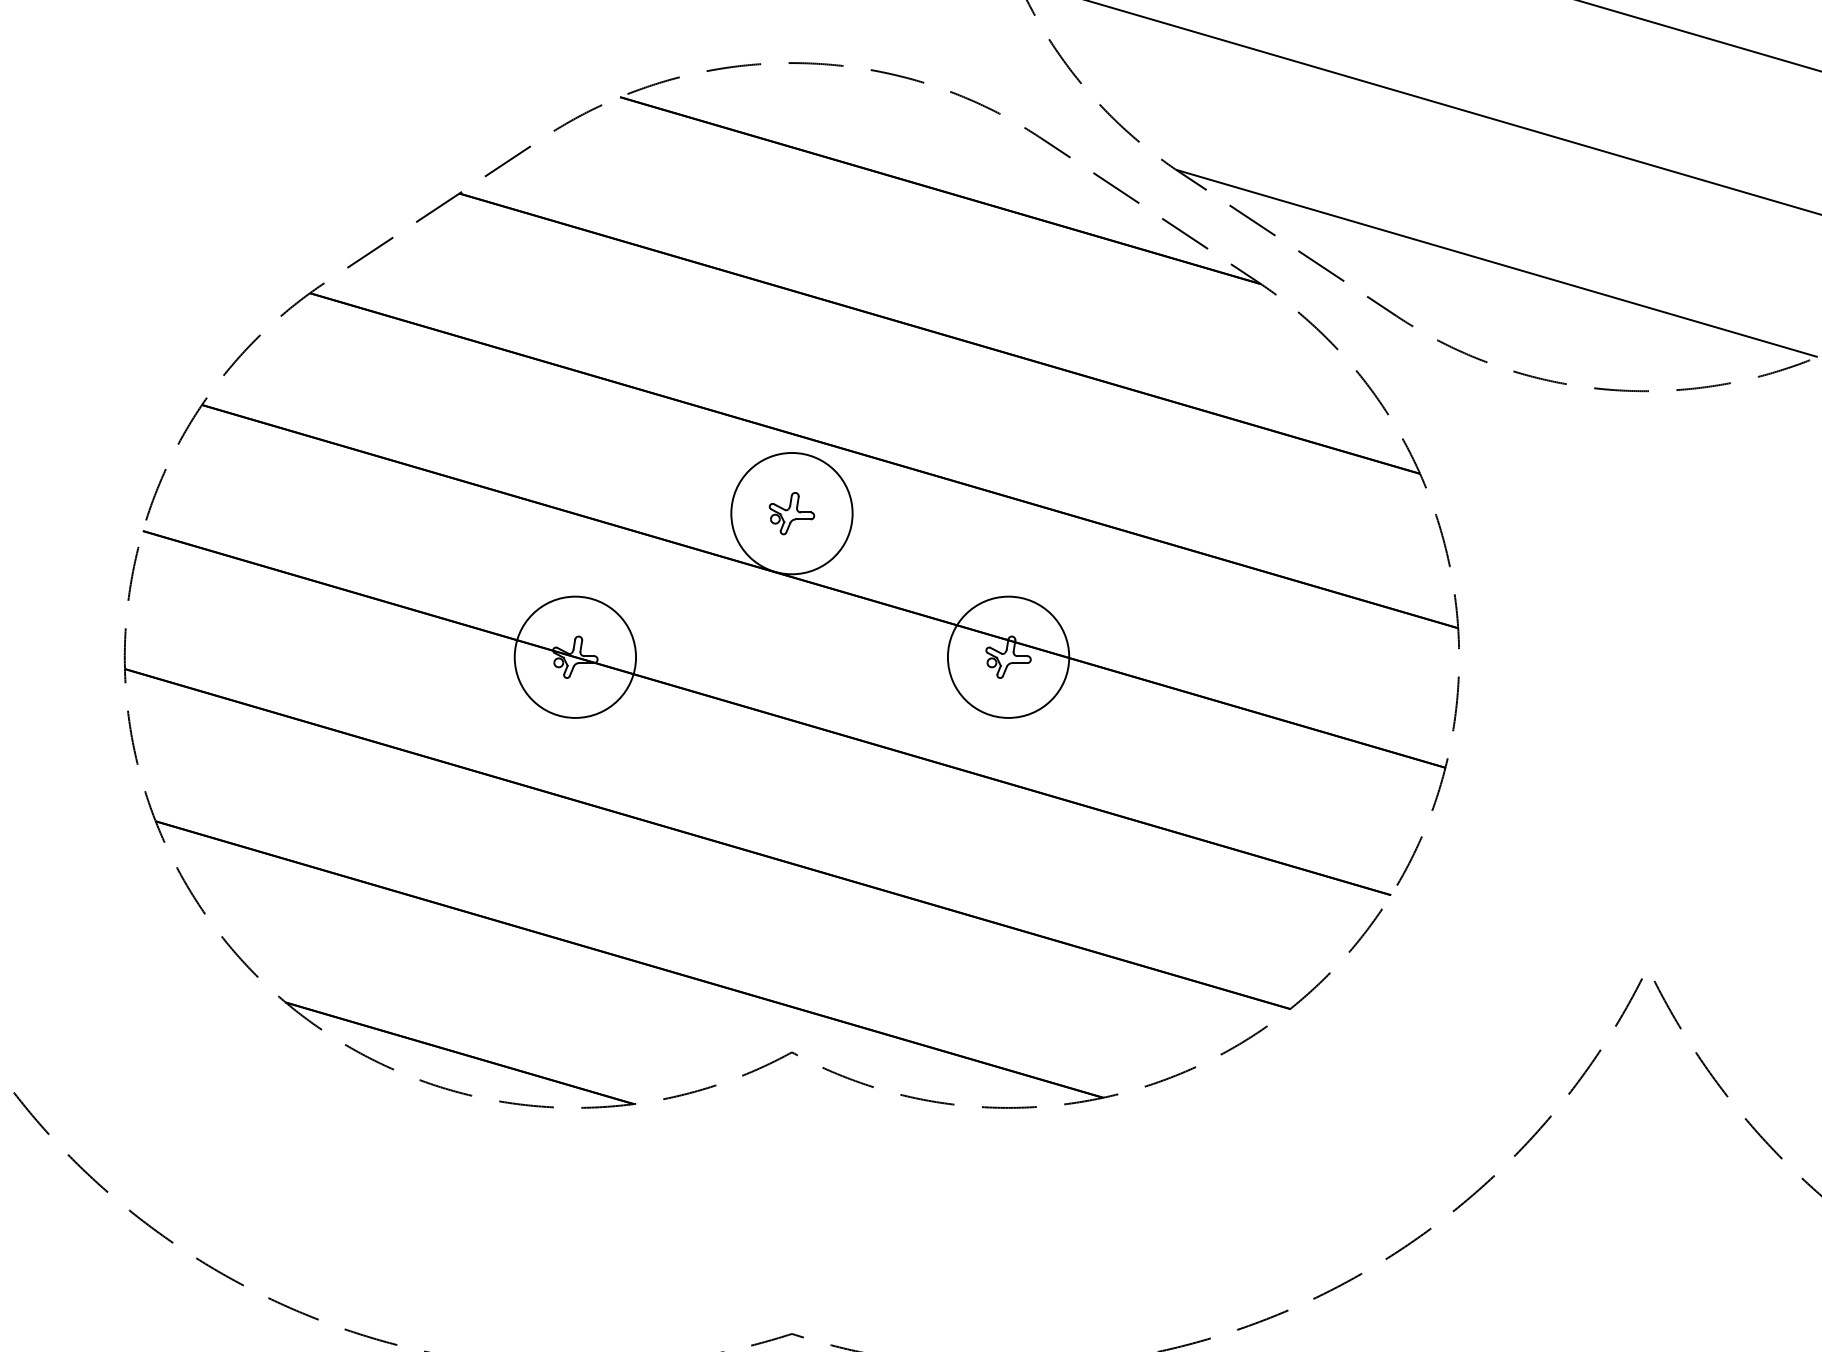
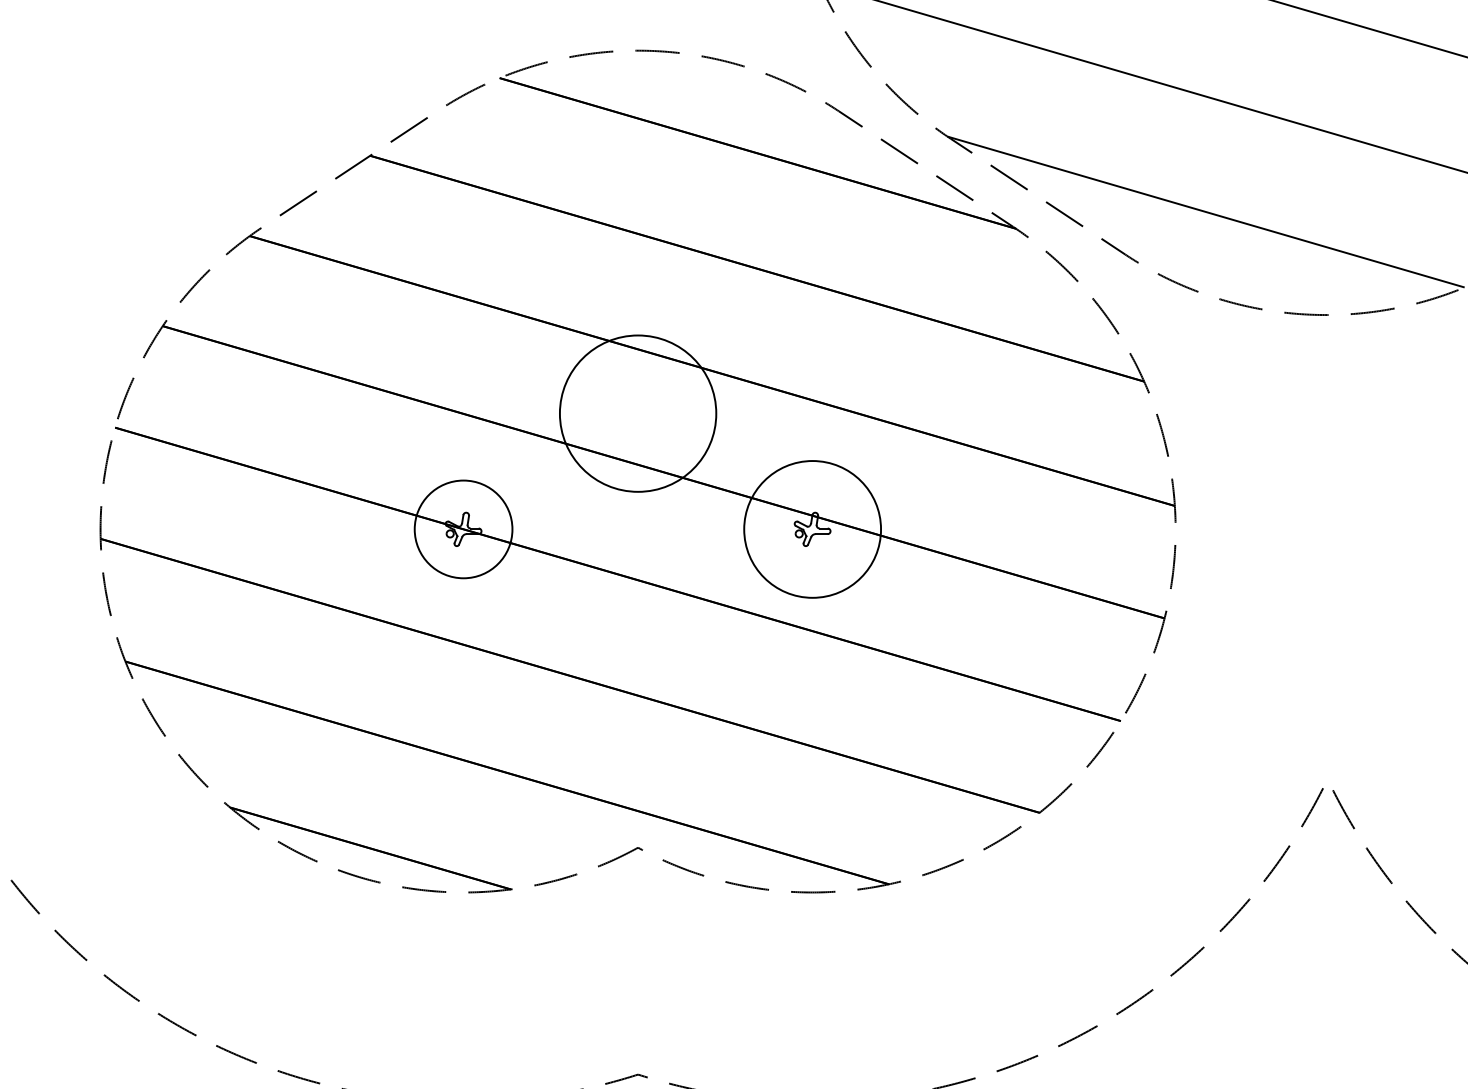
circle: (791, 513) -> (637, 413), size x1.6
part: (791, 513) -> (637, 413), removed
circle: (1008, 656) -> (812, 528), size x1.4

